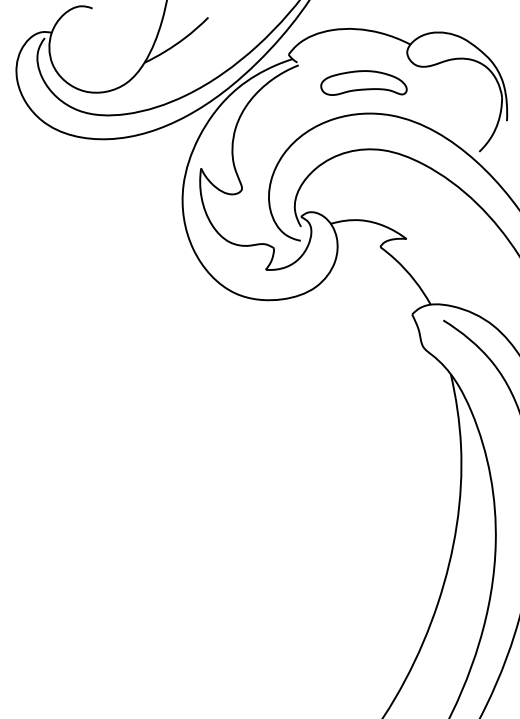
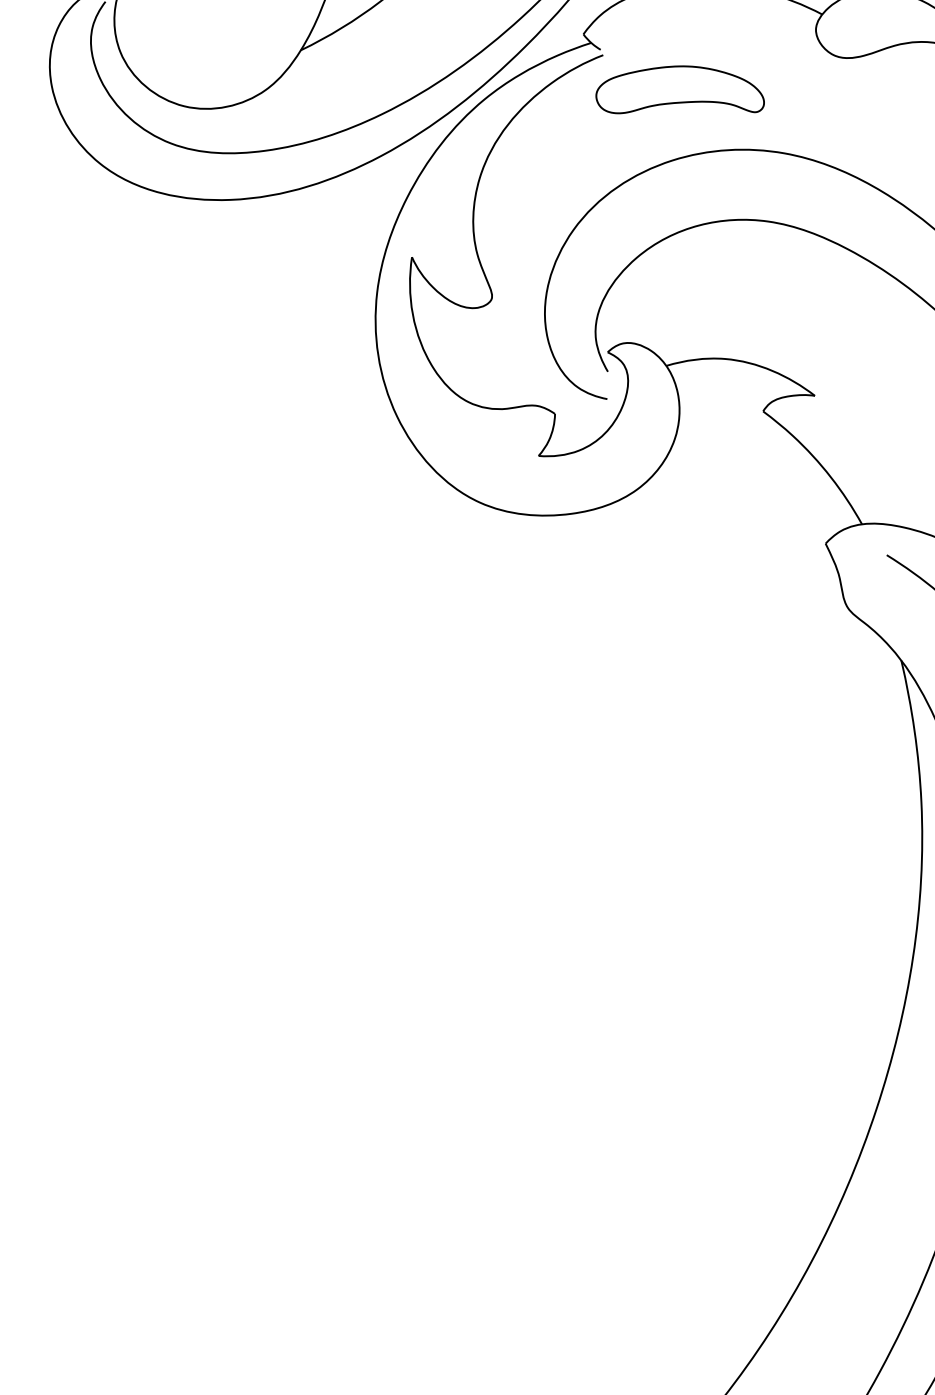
part: (363, 82) -> (679, 88), moved

